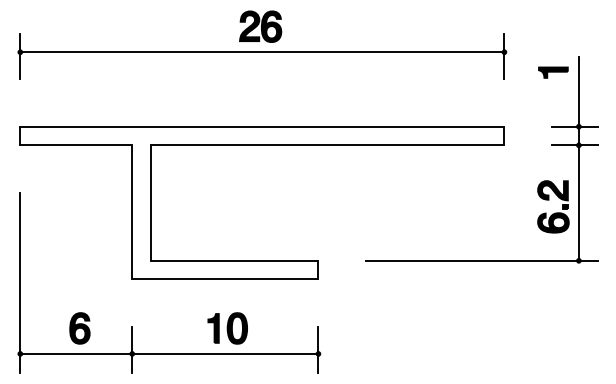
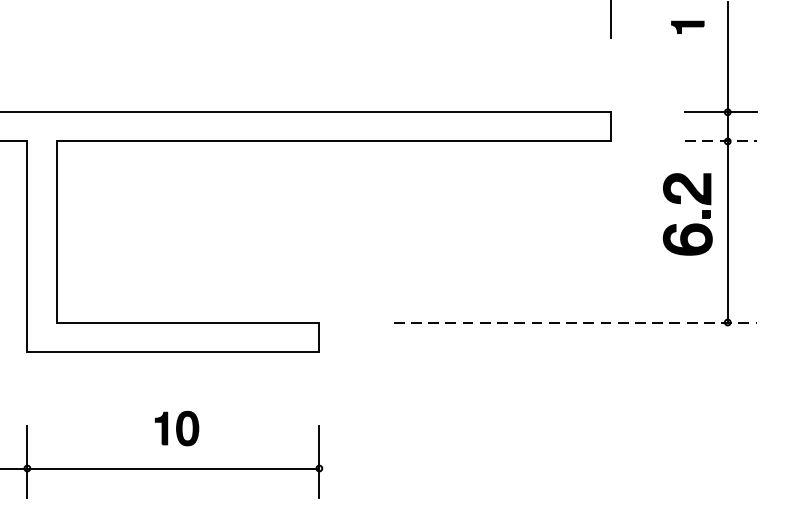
part: (553, 72) -> (687, 27), size x0.7
line: (574, 145) -> (720, 141), solid -> dashed
part: (555, 212) -> (691, 223), moved
line: (481, 260) -> (575, 322), solid -> dashed
part: (227, 328) -> (176, 428), size x0.7

